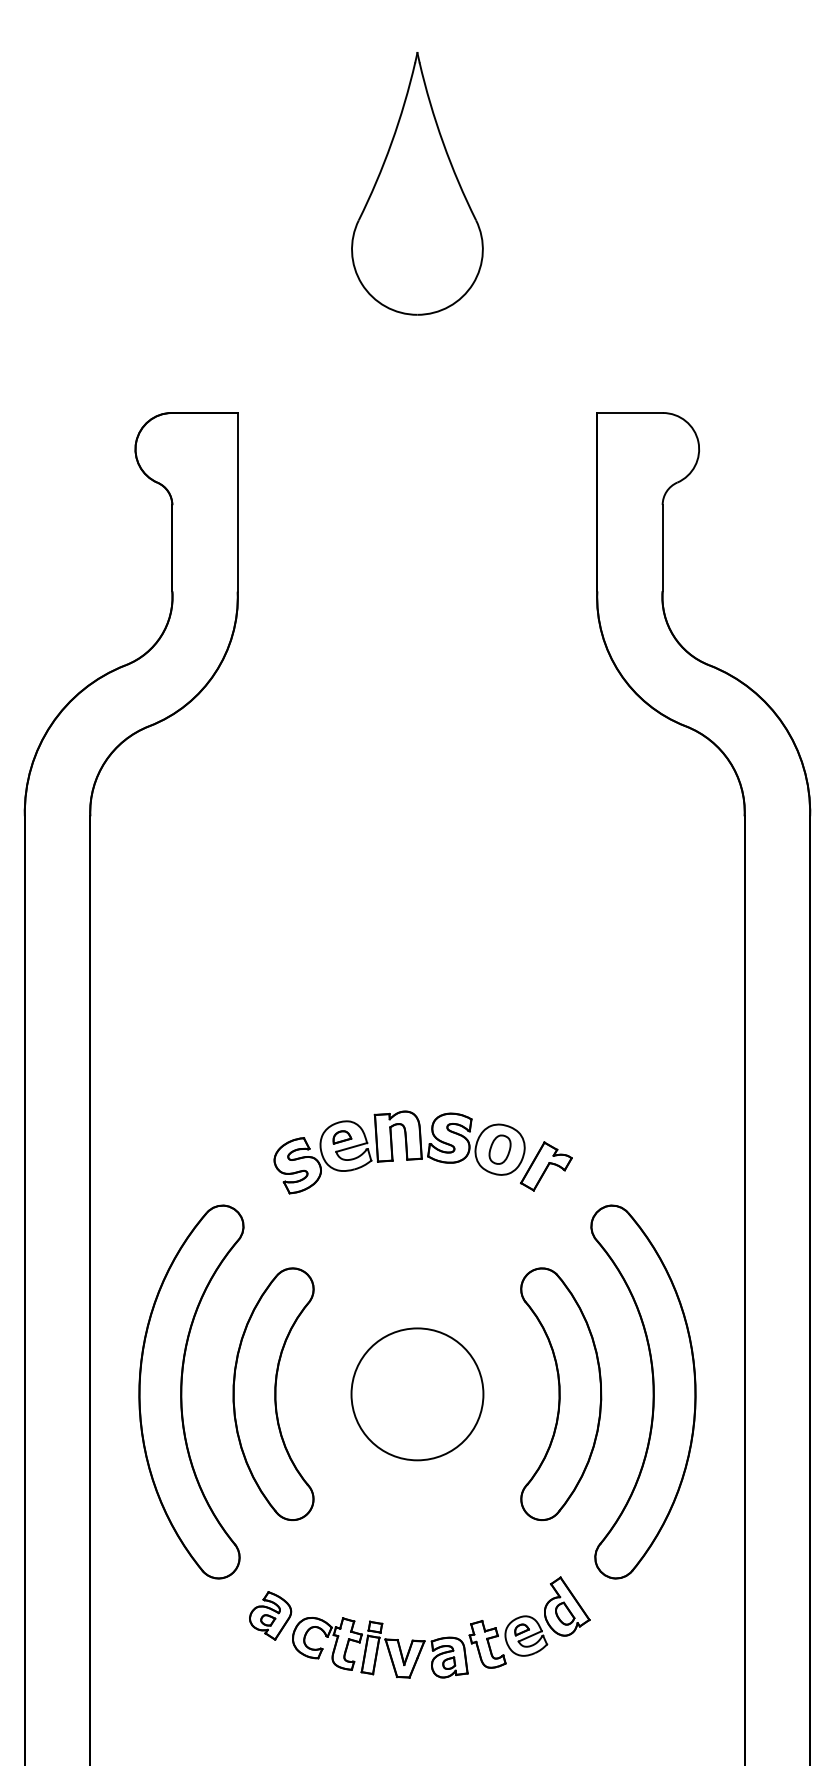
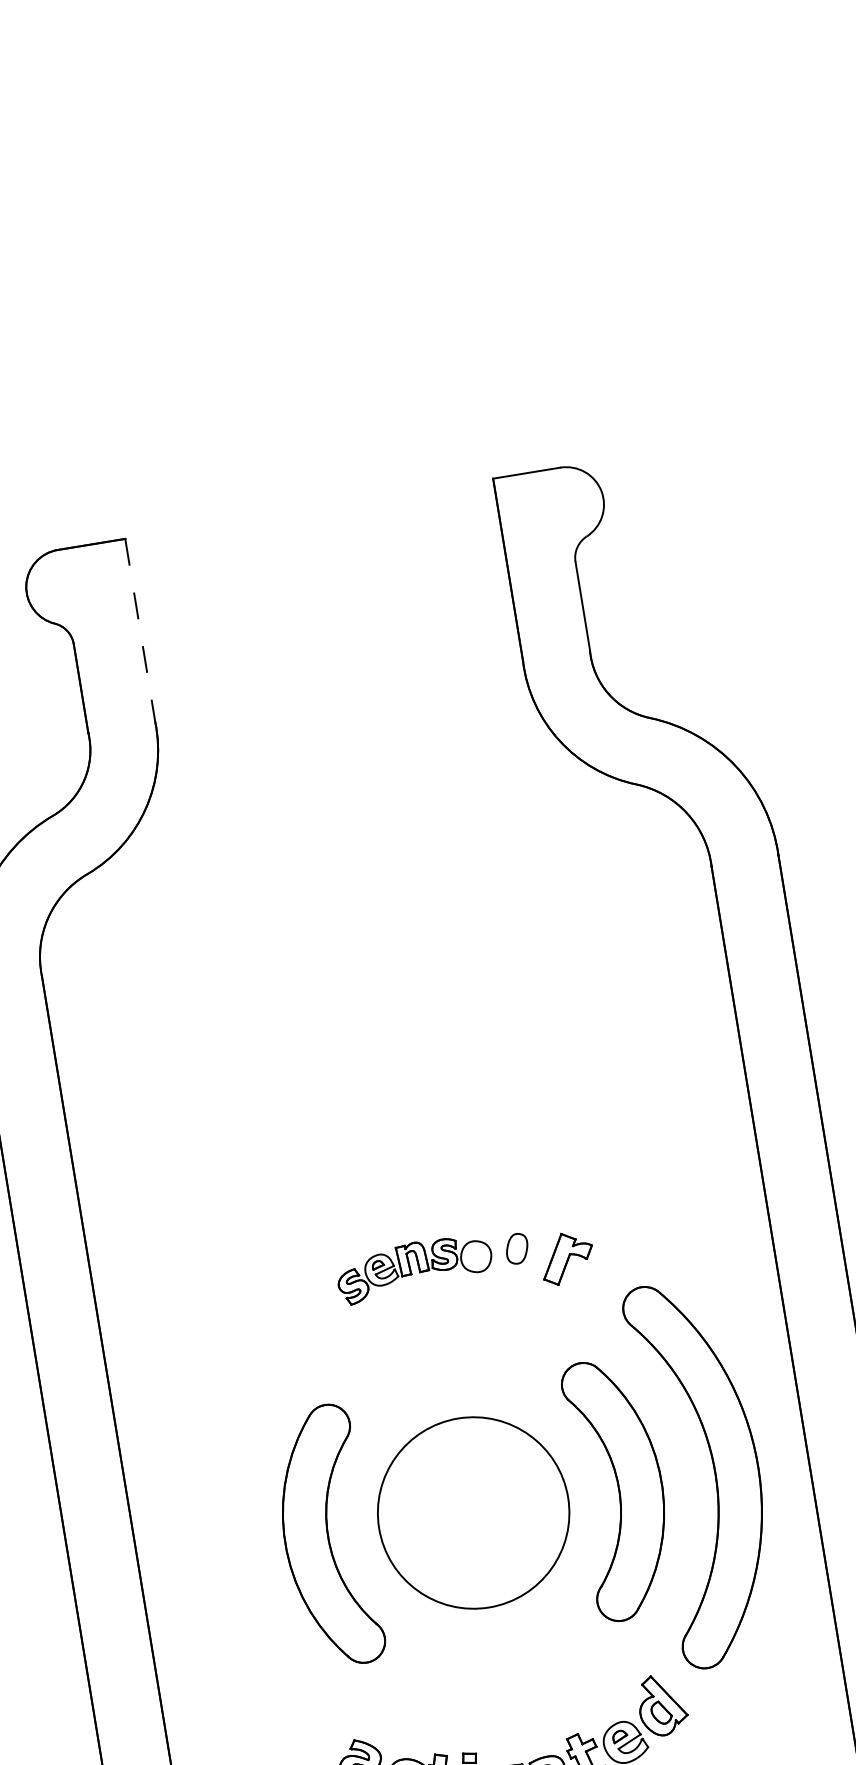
part: (417, 183) -> (270, 273), removed
line: (237, 502) -> (140, 630), solid -> dashed
part: (399, 1152) -> (414, 1268), size x0.6
part: (182, 1391) -> (232, 1549), removed
circle: (417, 1394) -> (473, 1513), size x1.4

